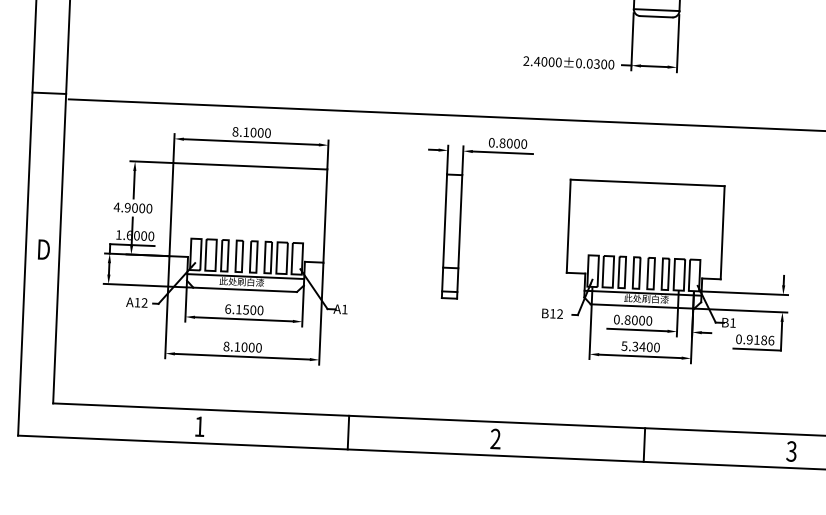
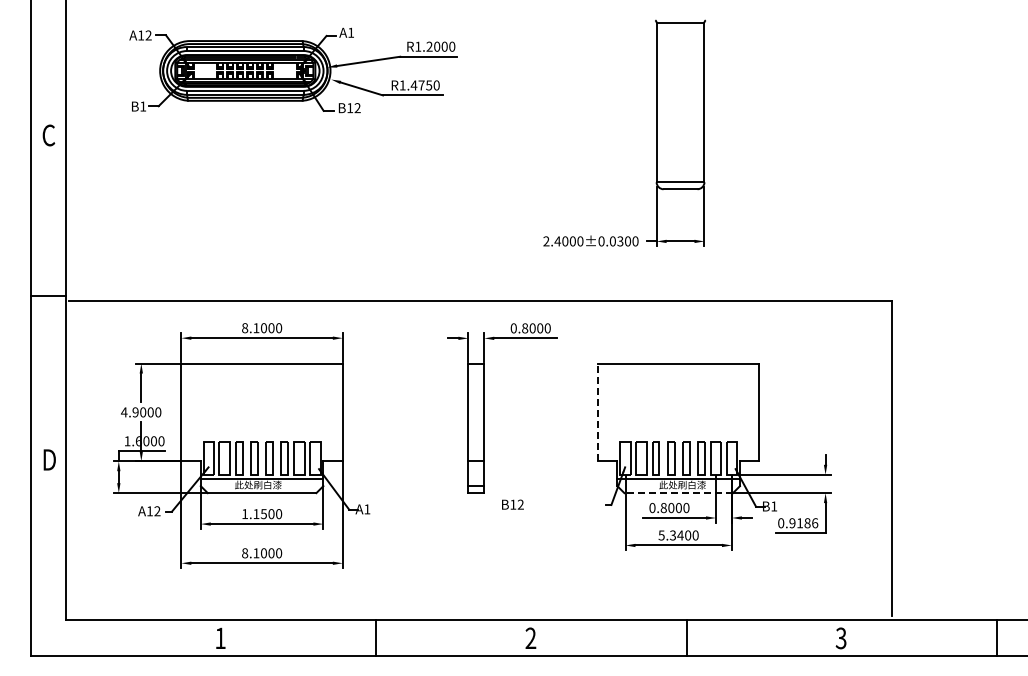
line: (568, 226) -> (597, 412), solid -> dashed
line: (642, 306) -> (678, 493), solid -> dashed
text: (228, 309) -> (245, 514), 6.1500 -> 1.1500
text: (552, 313) -> (512, 504), moved

